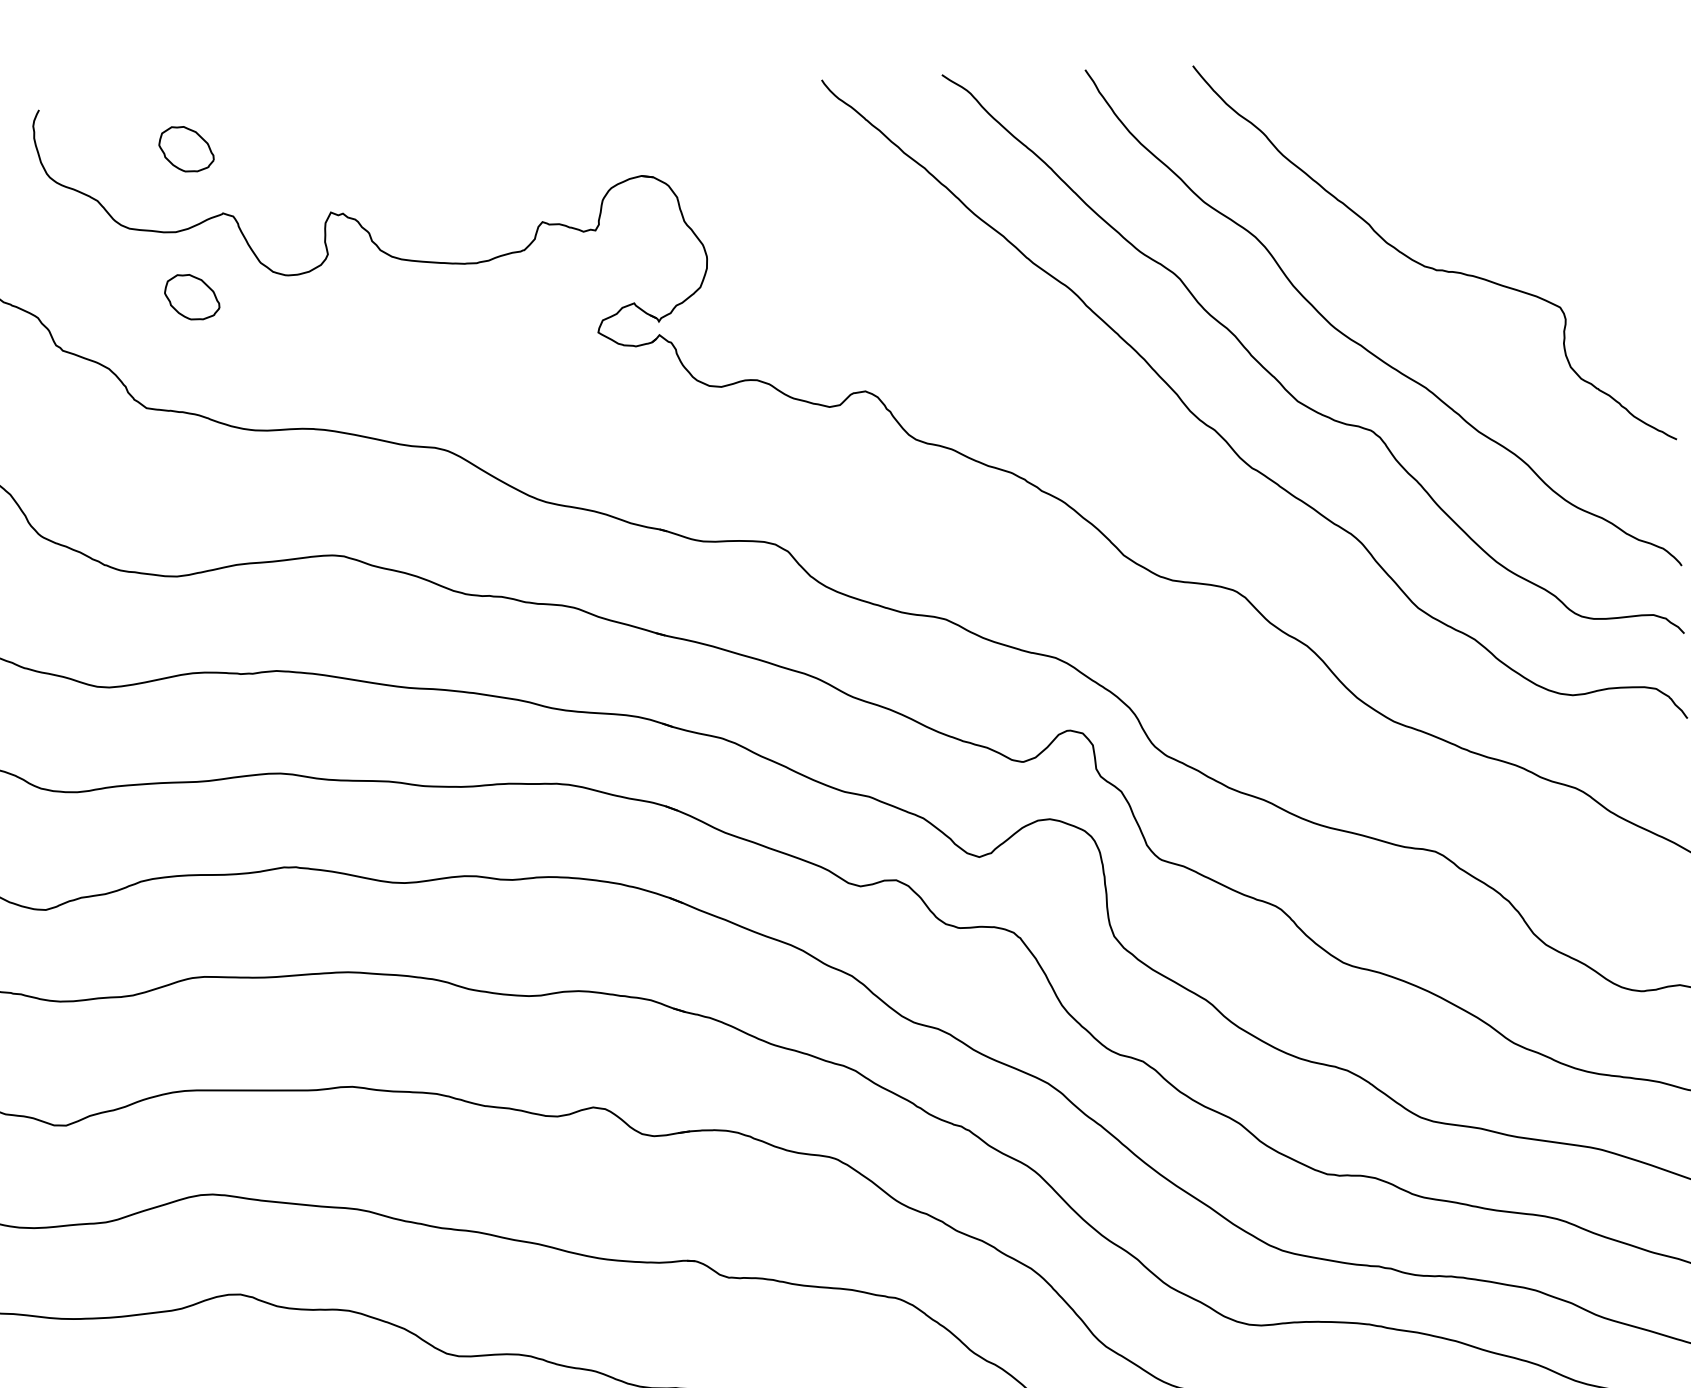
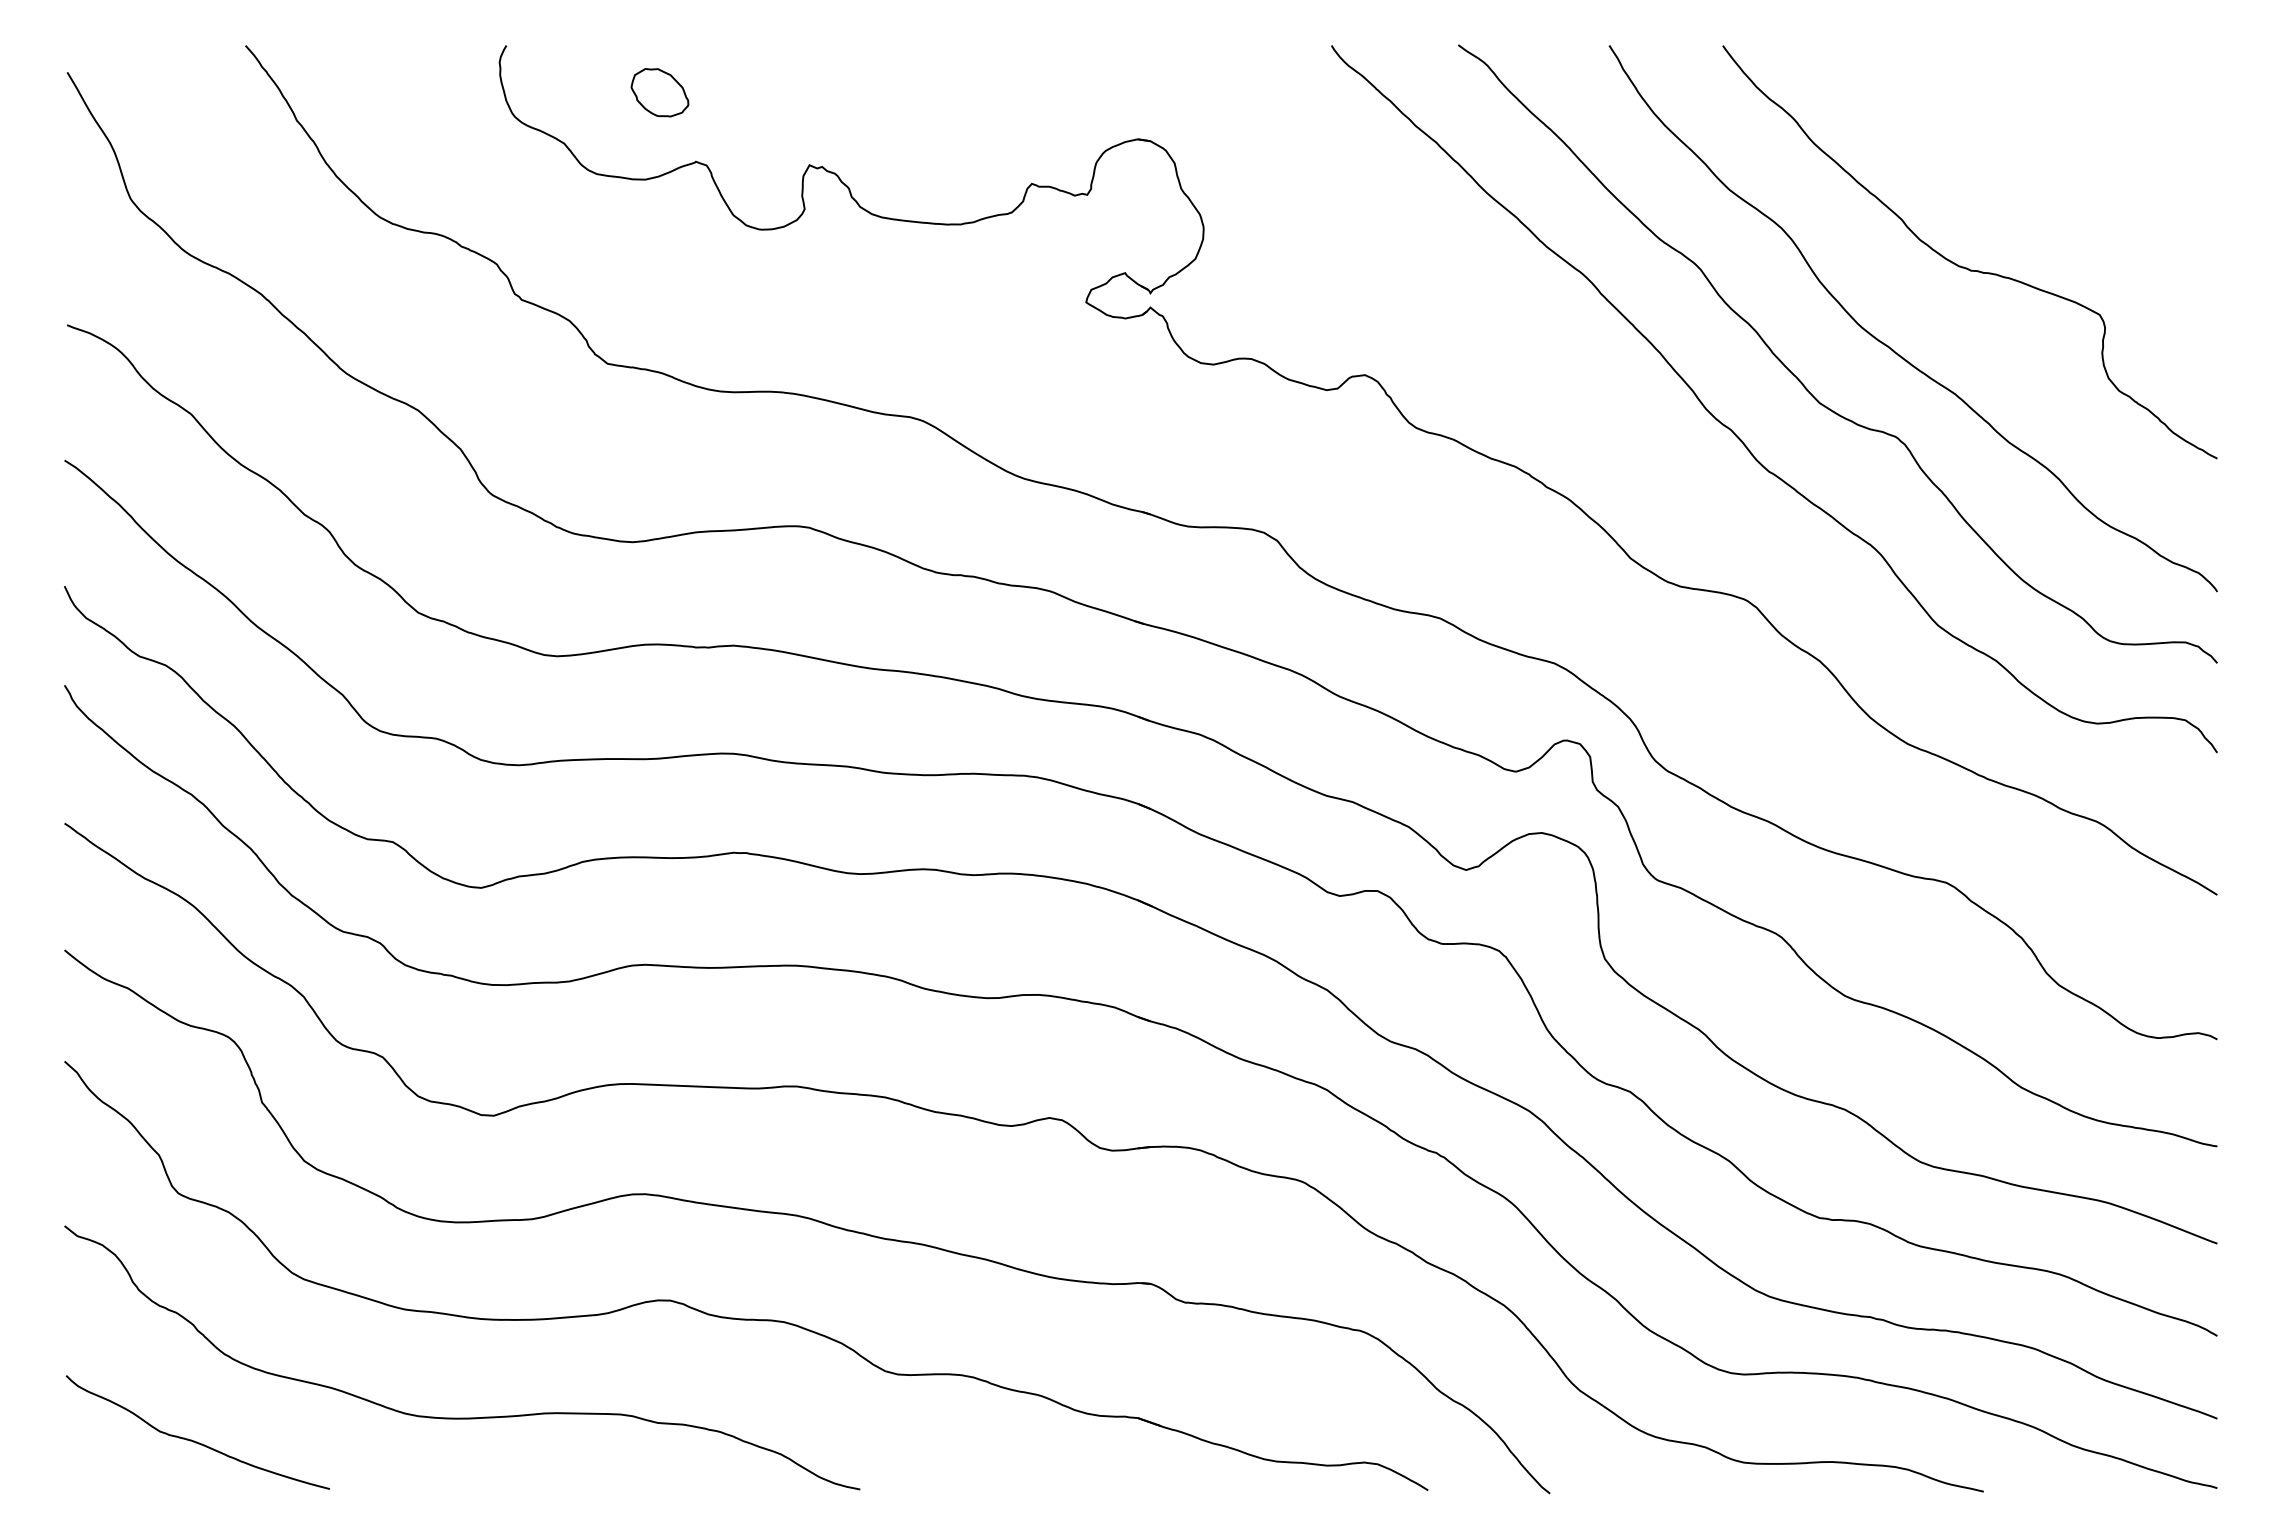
part: (191, 296) -> (659, 248), removed

